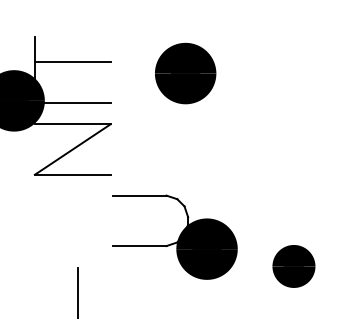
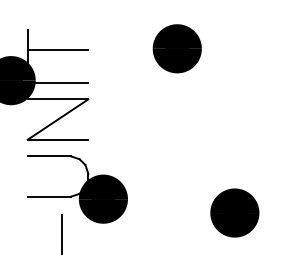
part: (184, 73) -> (176, 48), moved
part: (174, 237) -> (77, 189), moved
part: (293, 265) -> (234, 212), size x1.43

